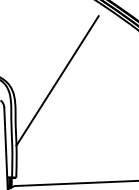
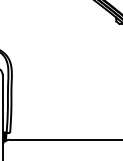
line: (57, 79) -> (47, 54), removed

